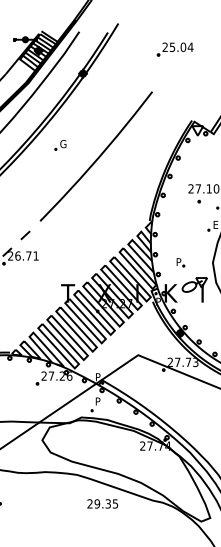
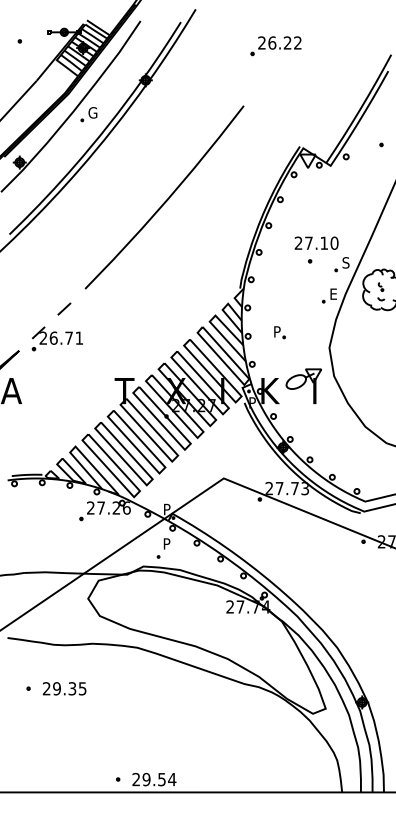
text: (181, 46) -> (285, 42), 25.04 -> 26.22
part: (60, 145) -> (88, 114), moved
part: (180, 262) -> (279, 332), moved
text: (102, 503) -> (64, 688), moved

